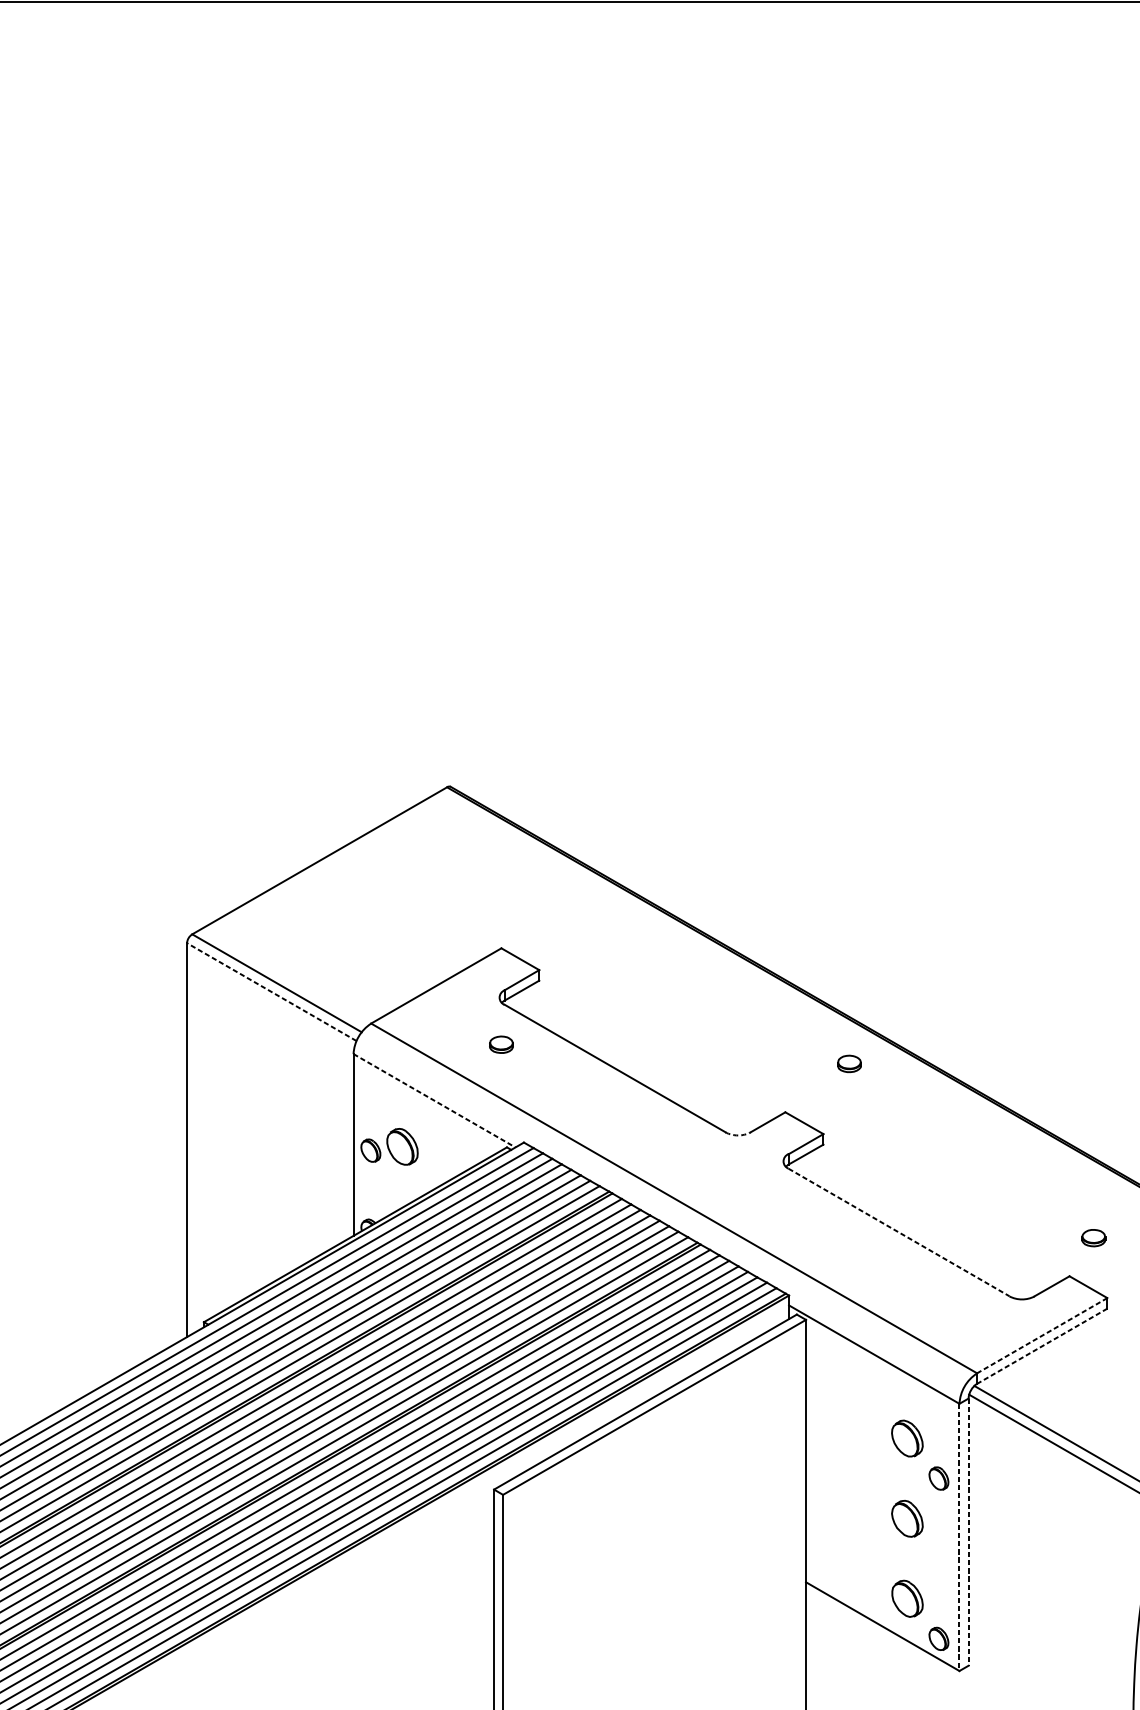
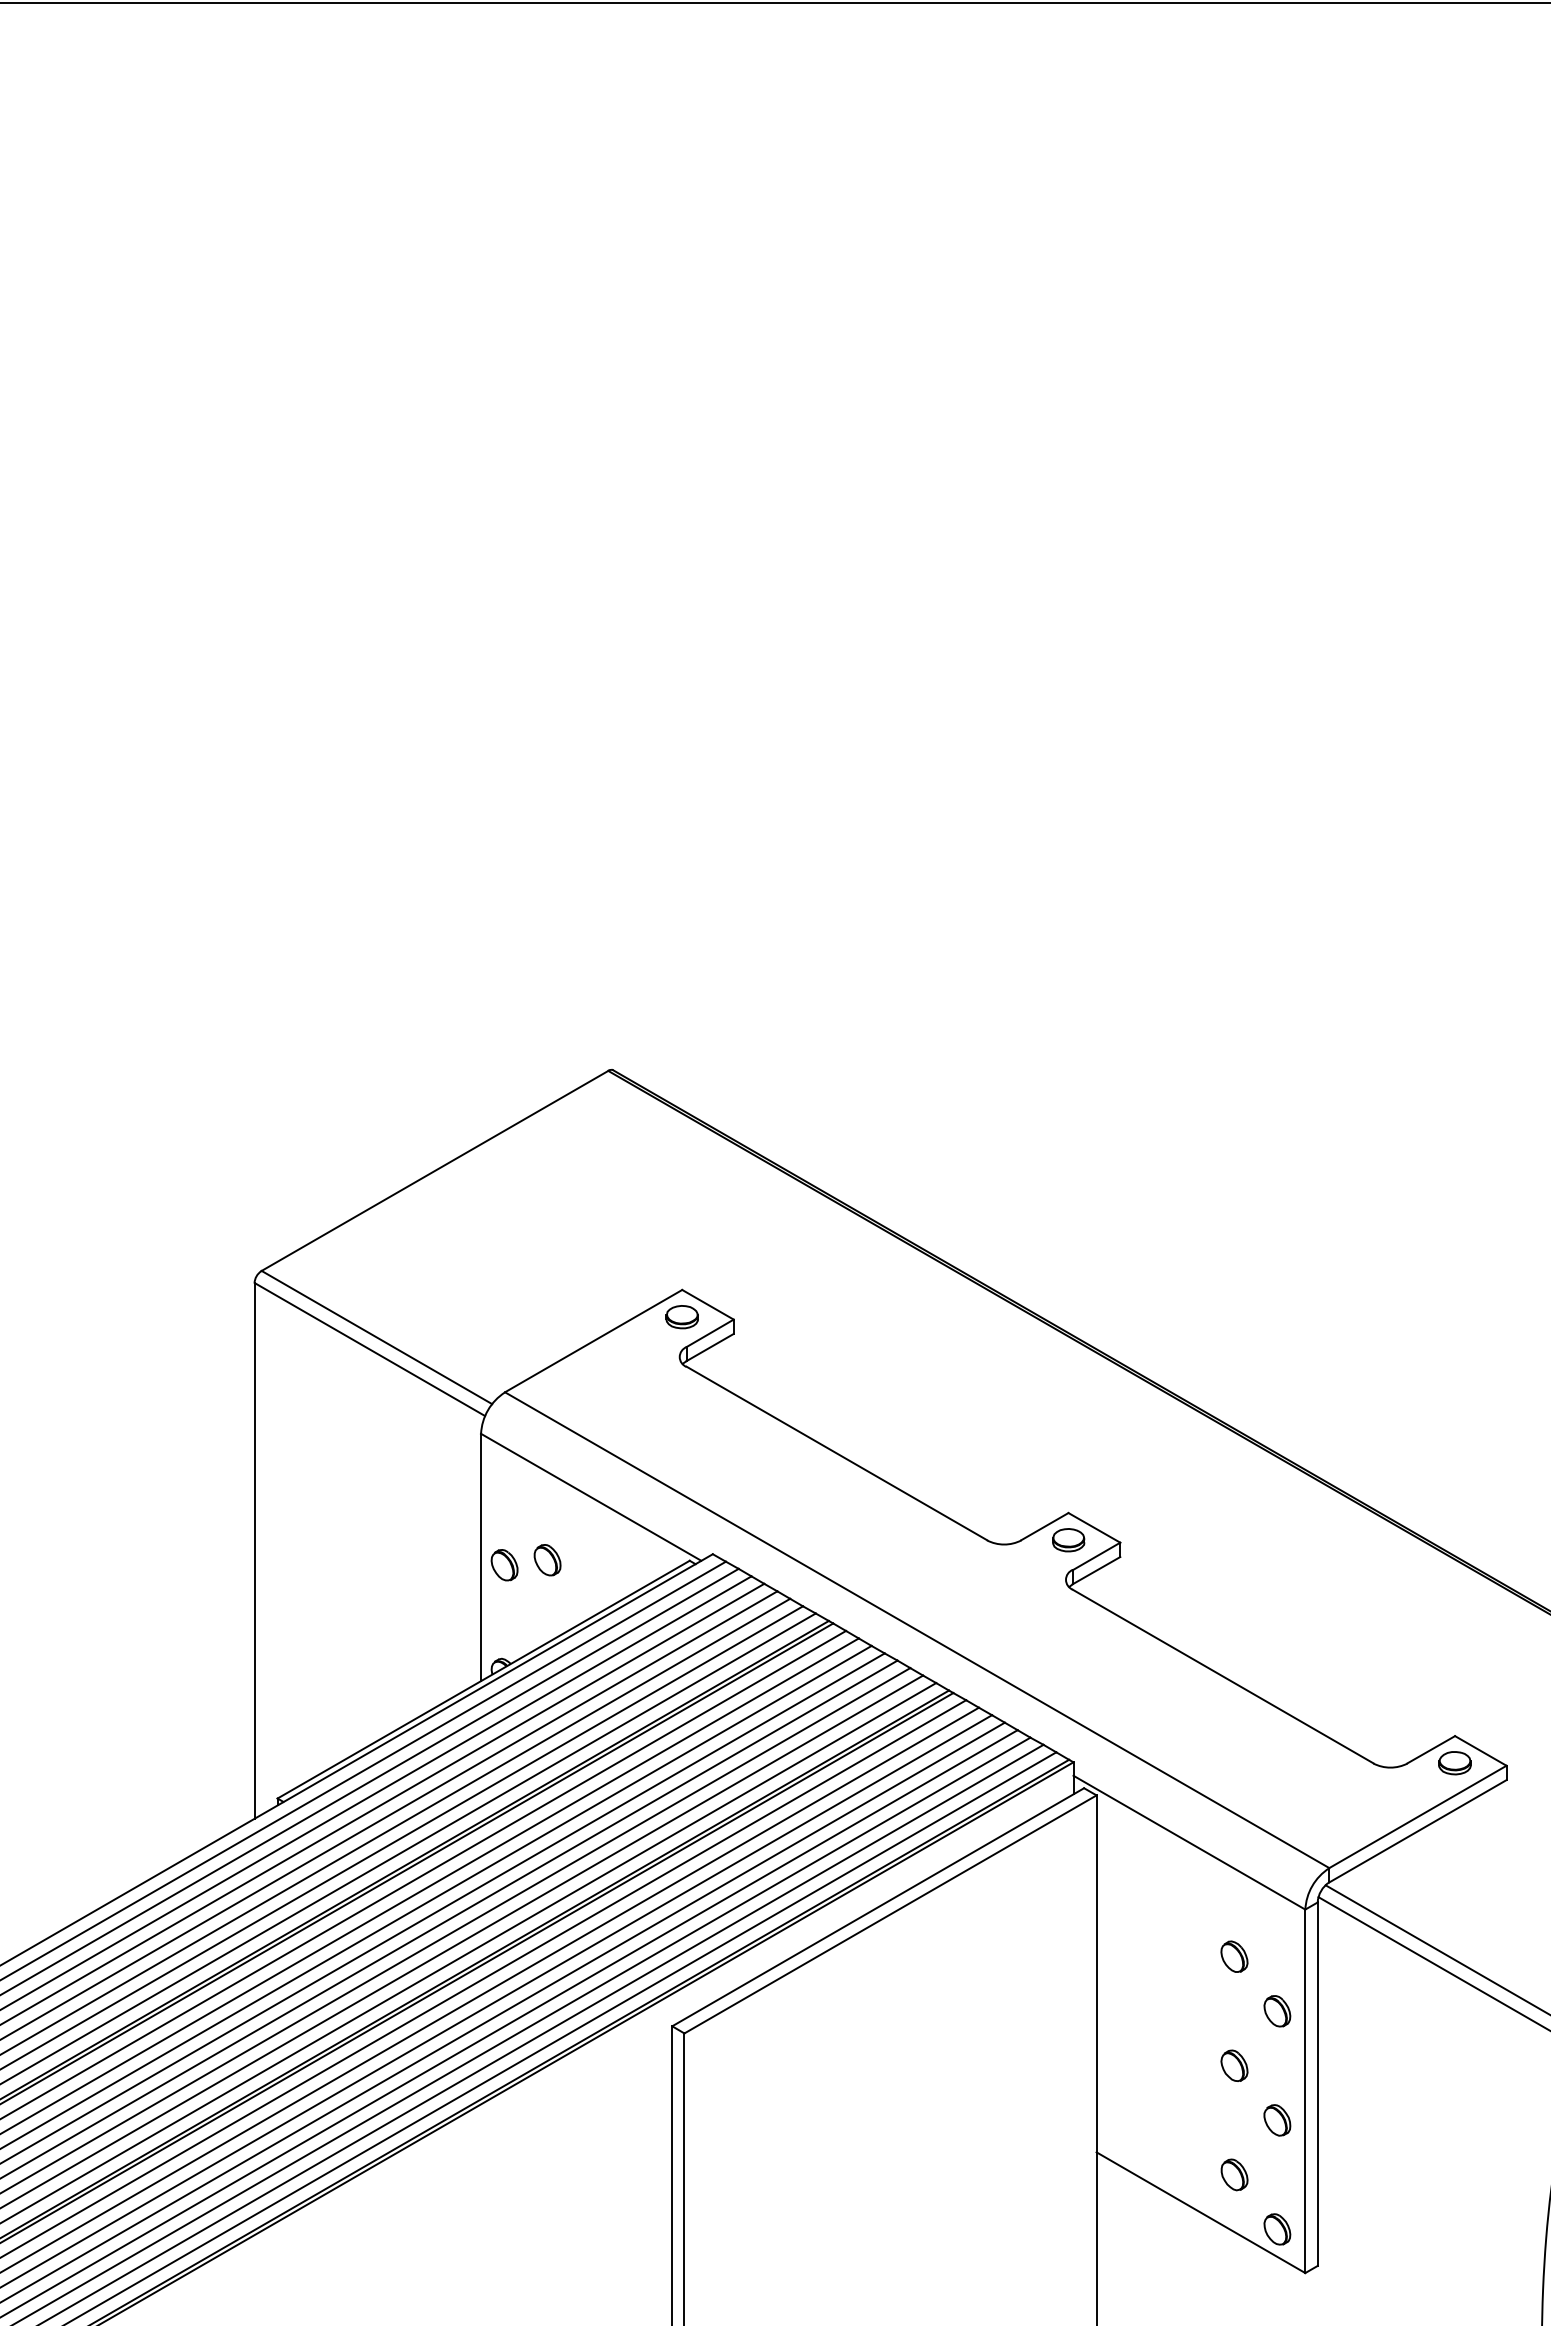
line: (271, 992) -> (369, 1349), dashed -> solid
part: (500, 1045) -> (681, 1317), moved
part: (849, 1064) -> (1068, 1540), moved
line: (434, 1100) -> (591, 1497), dashed -> solid
arc: (738, 1135) -> (1004, 1544), dashed -> solid
part: (402, 1147) -> (547, 1560), size x0.62
line: (899, 1232) -> (1223, 1676), dashed -> solid
part: (1093, 1238) -> (1454, 1763), moved
line: (1041, 1336) -> (1417, 1817), dashed -> solid
line: (1041, 1346) -> (1417, 1831), dashed -> solid
part: (907, 1438) -> (1234, 1956), size x0.62
part: (907, 1518) -> (1234, 2065), size x0.62
line: (968, 1532) -> (1317, 2084), dashed -> solid
line: (959, 1537) -> (1305, 2091), dashed -> solid
part: (939, 1558) -> (1277, 2120), added
part: (907, 1598) -> (1234, 2174), size x0.62

